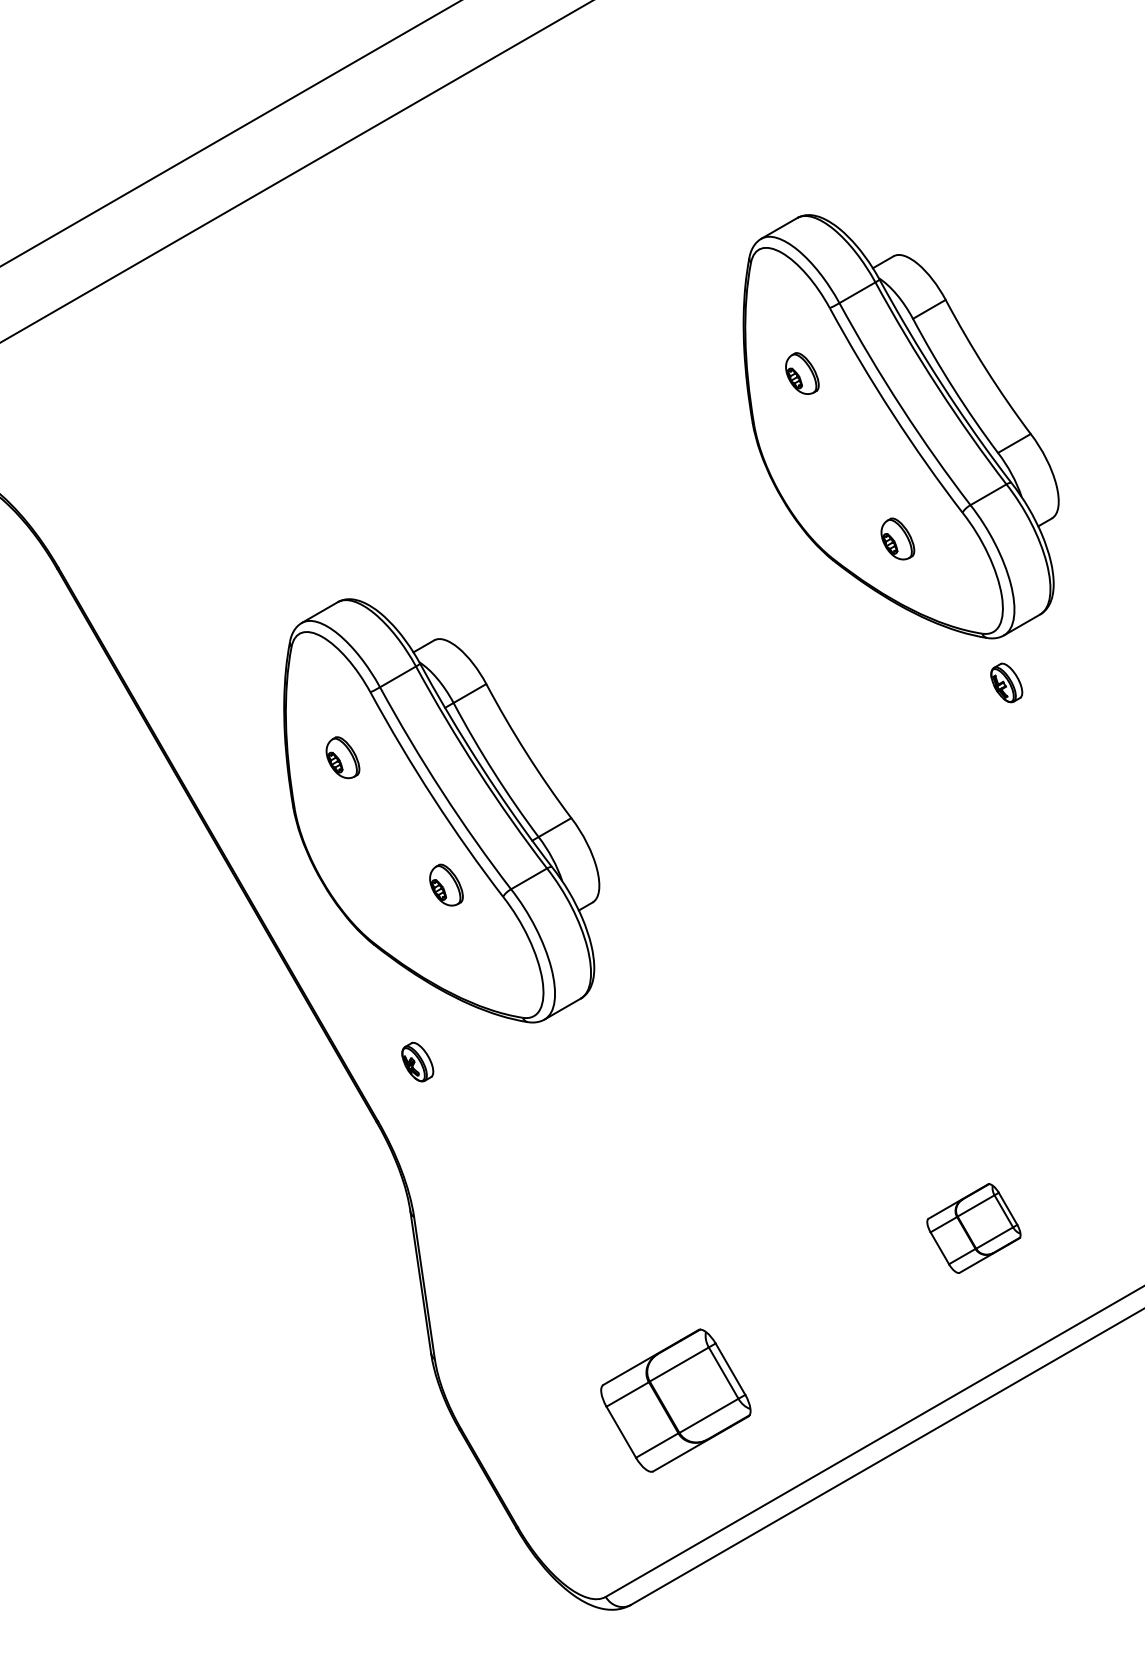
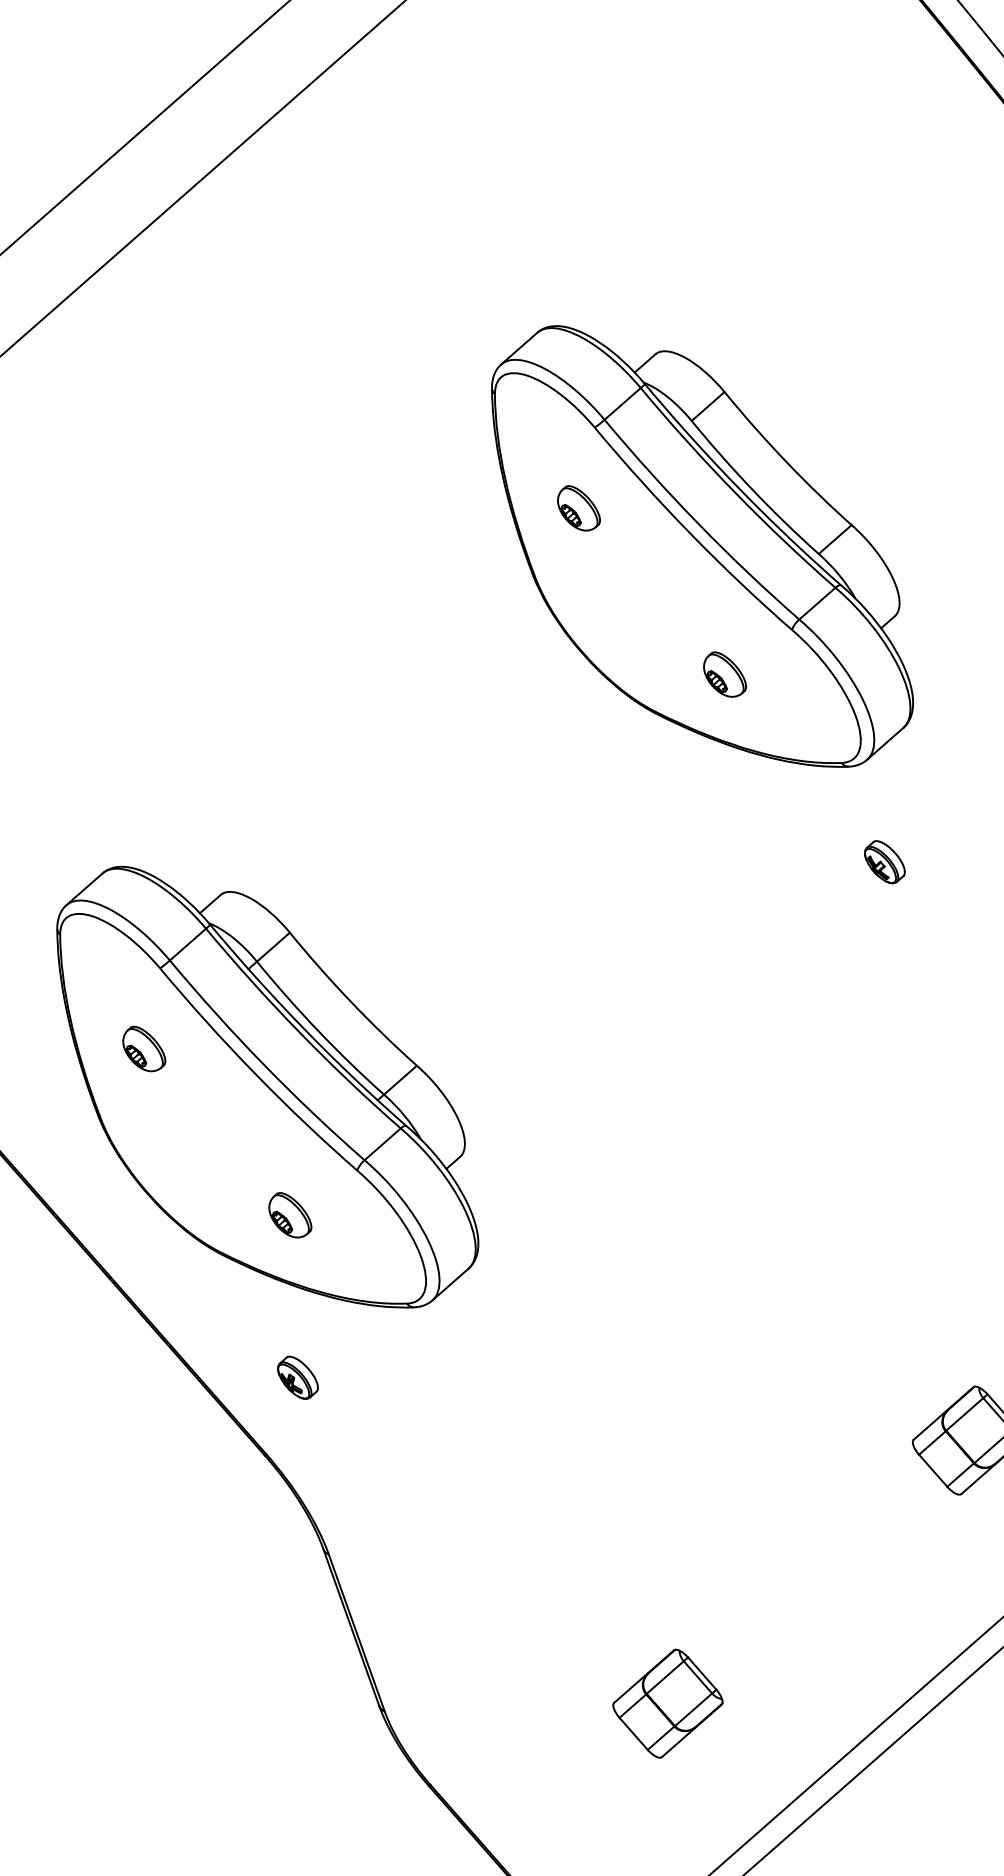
part: (1006, 682) -> (884, 861), moved
part: (446, 884) -> (289, 1214), moved
part: (675, 1400) -> (667, 1703), size x0.62

